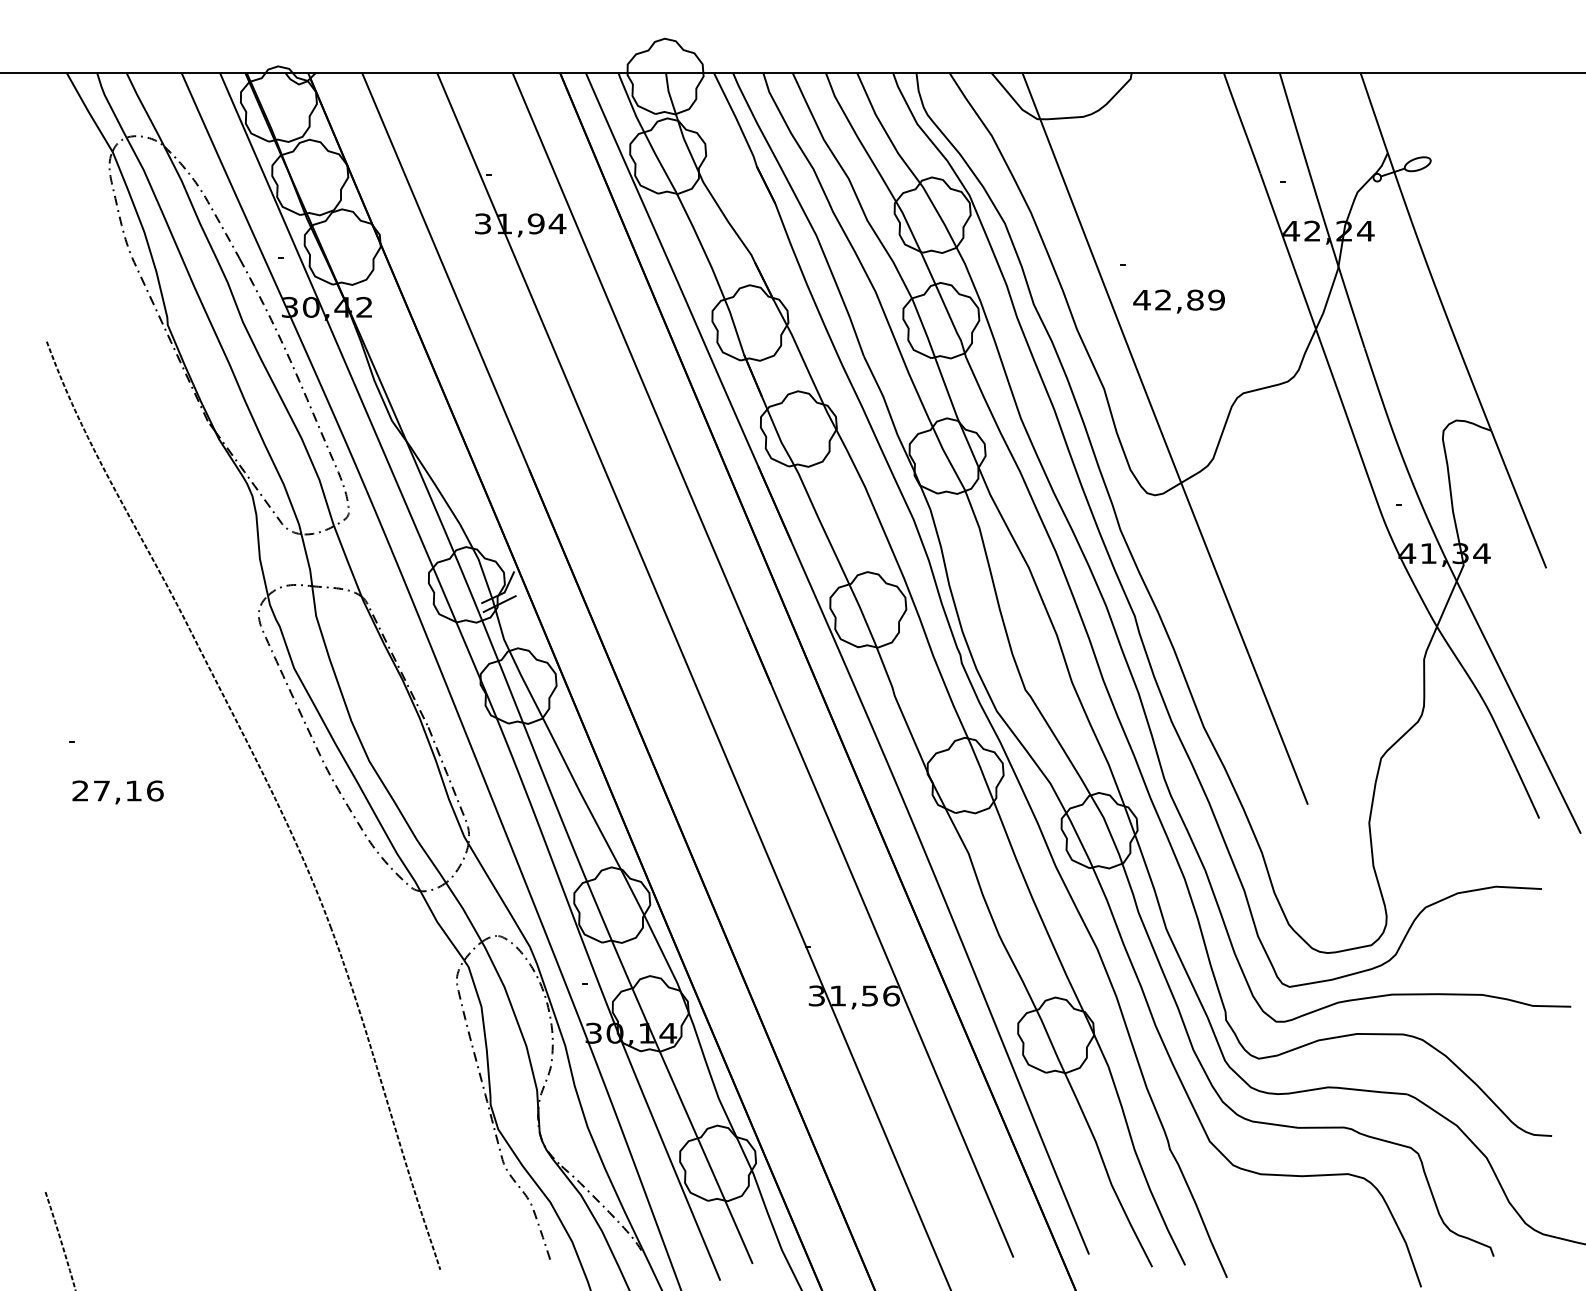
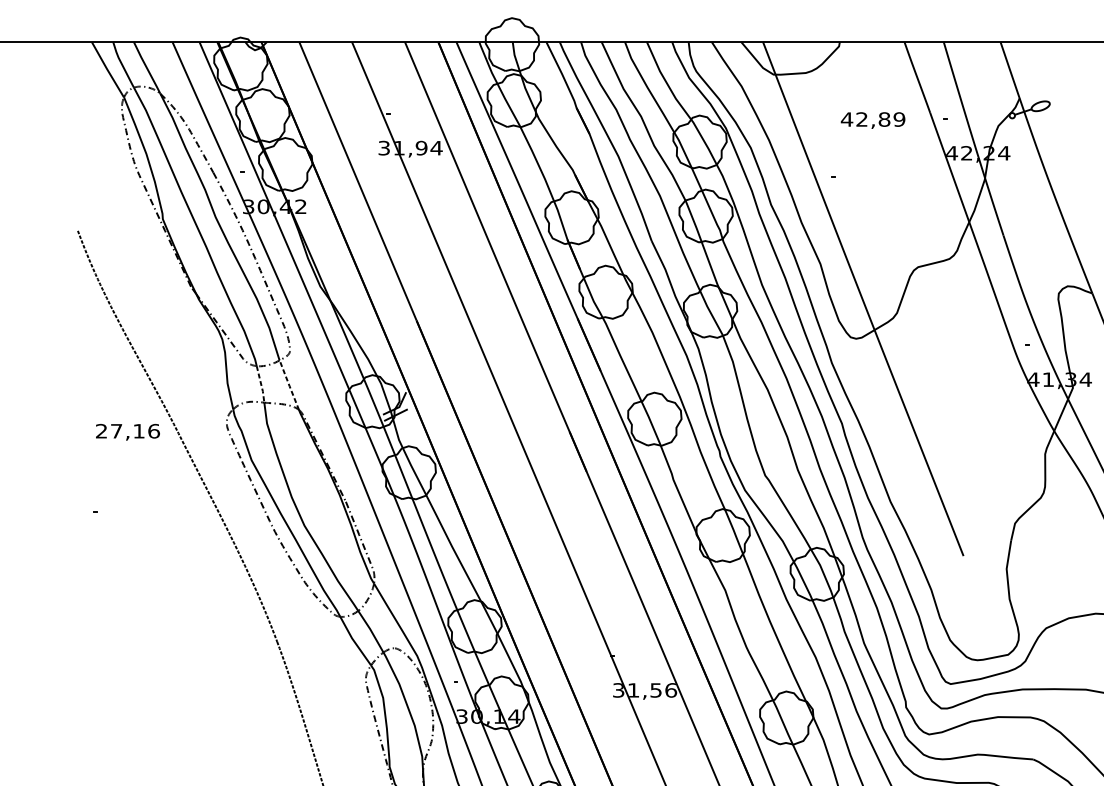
text: (1178, 301) -> (872, 120), moved
line: (308, 561) -> (261, 385), solid -> dashed
line: (347, 561) -> (289, 385), solid -> dashed
text: (117, 792) -> (127, 432), moved

